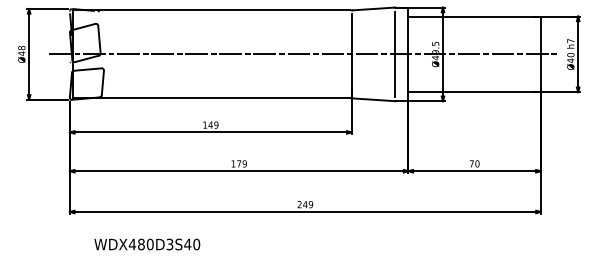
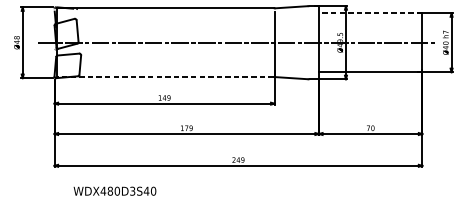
line: (474, 16) -> (370, 13), solid -> dashed
line: (395, 53) -> (308, 42), removed
line: (211, 98) -> (165, 77), solid -> dashed

